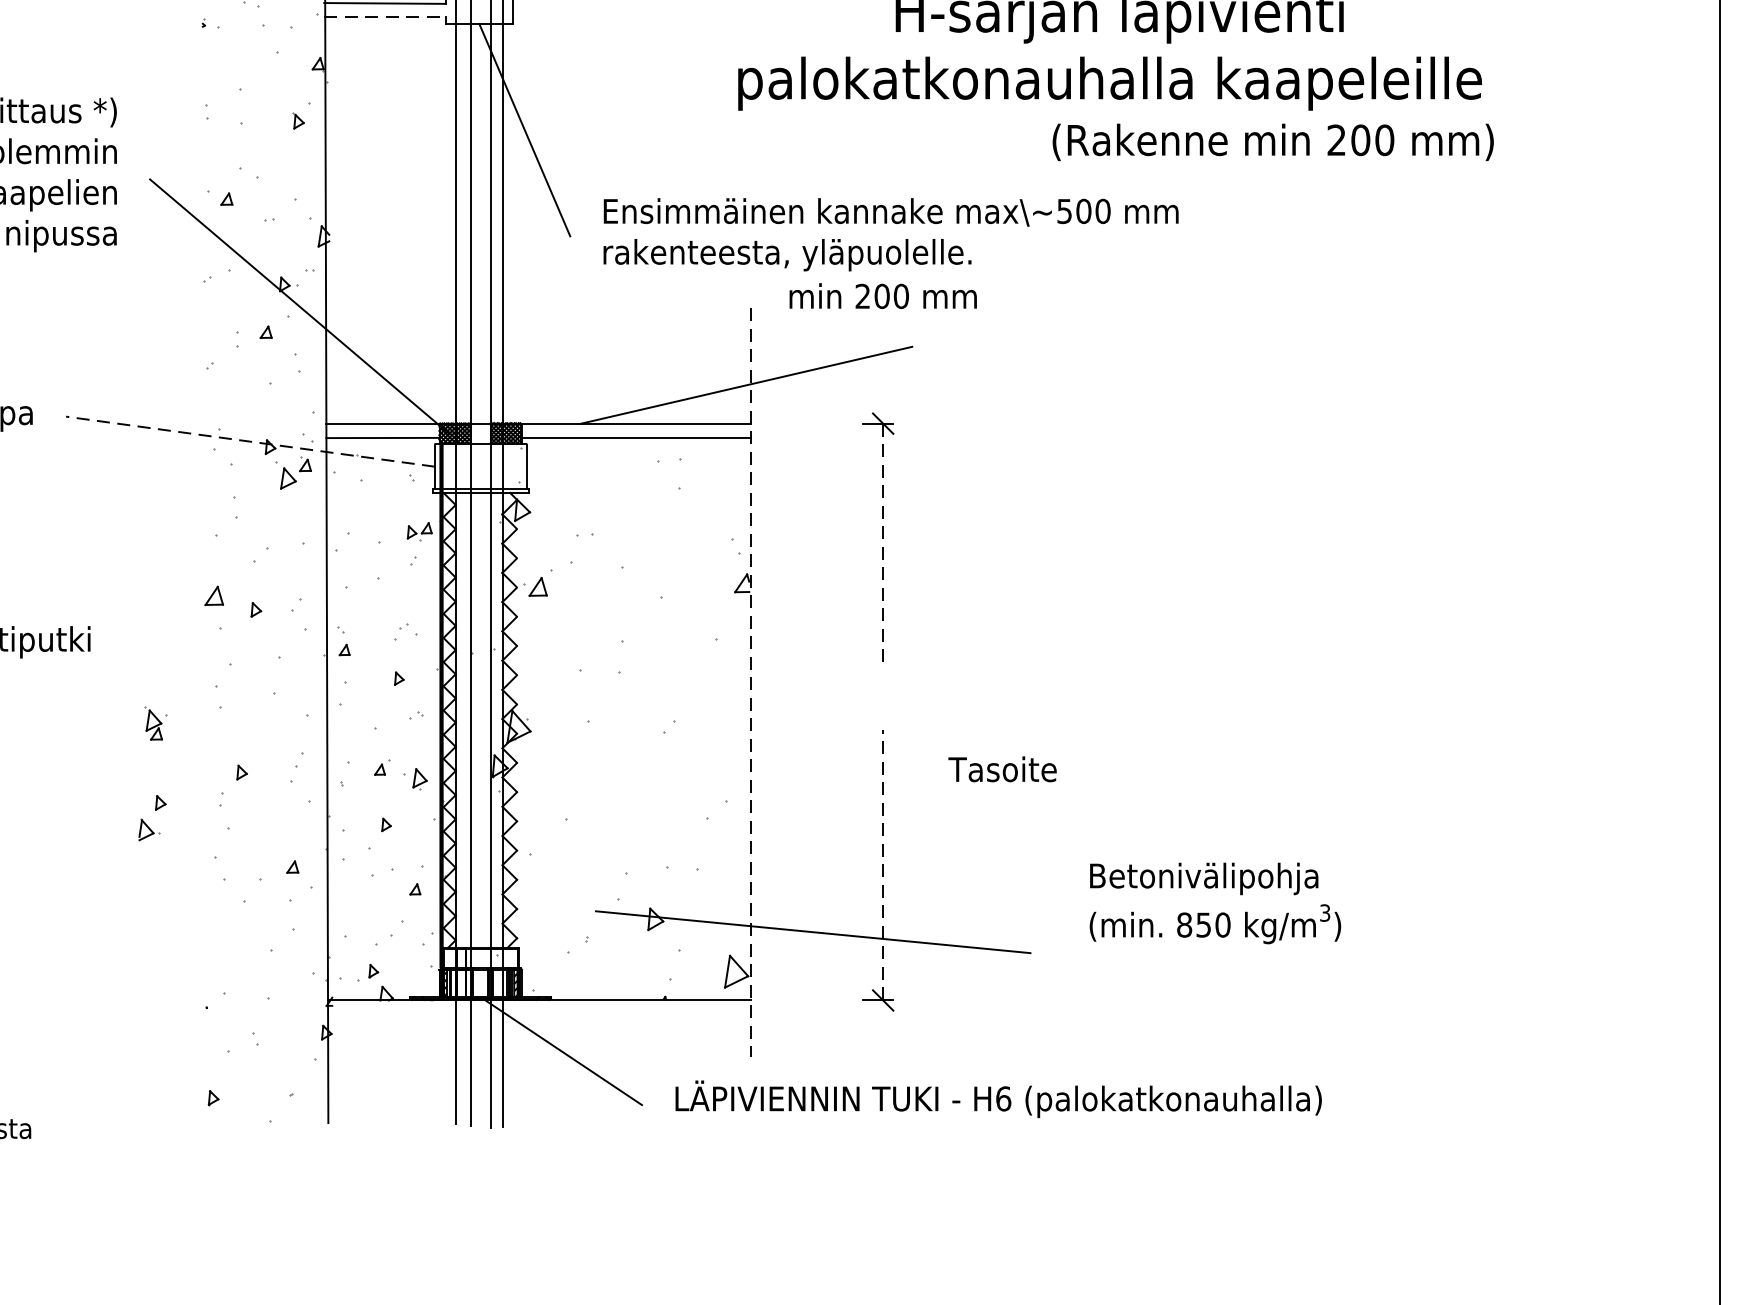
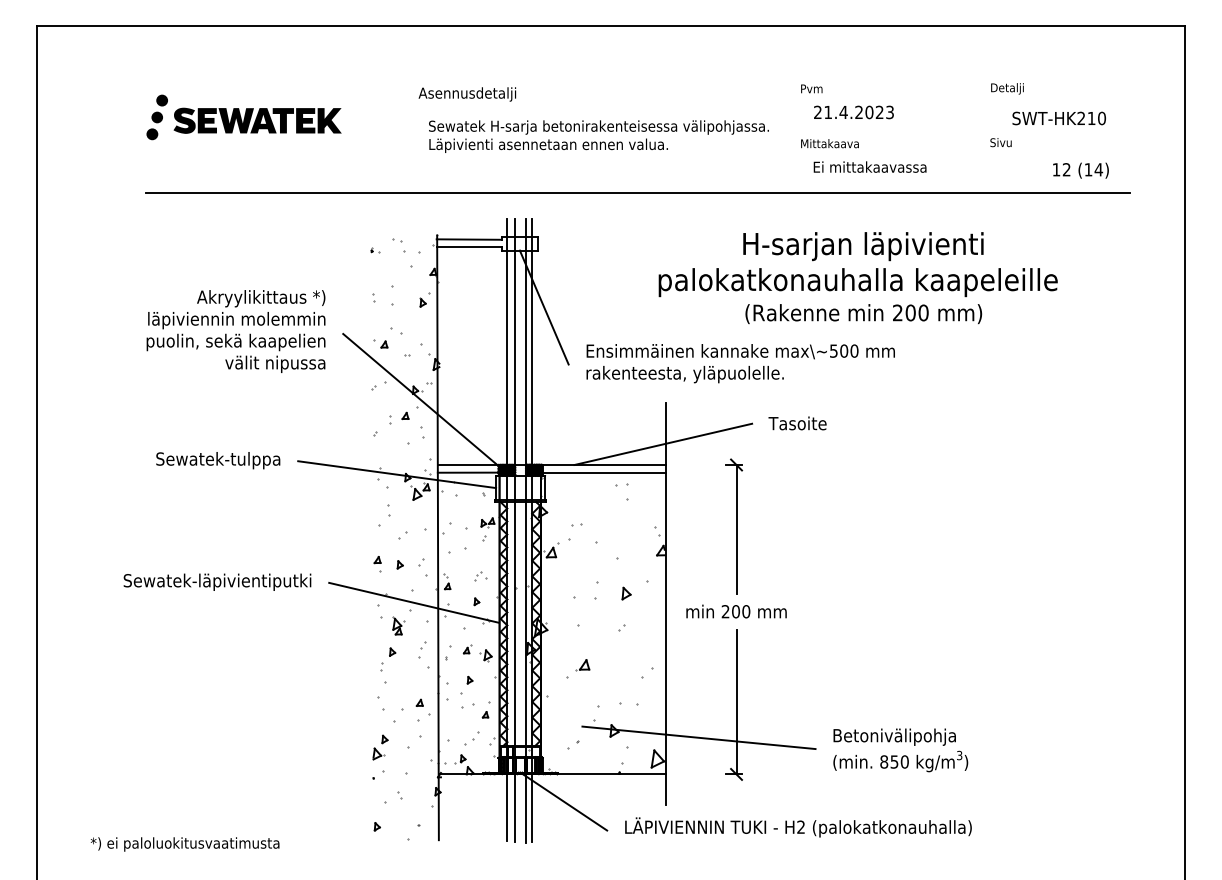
line: (385, 16) -> (469, 246), dashed -> solid
text: (1272, 143) -> (863, 314), moved
text: (883, 295) -> (736, 611), moved
line: (251, 441) -> (397, 474), dashed -> solid
line: (883, 543) -> (736, 529), dashed -> solid
part: (213, 609) -> (377, 564), size x0.62
part: (678, 663) -> (626, 593), added
line: (281, 679) -> (413, 602), added
line: (750, 681) -> (665, 603), dashed -> solid
fill: (517, 706) -> (540, 616), added
part: (156, 722) -> (398, 625), moved
text: (1002, 769) -> (797, 423), moved
part: (596, 797) -> (582, 665), added
part: (152, 817) -> (380, 747), moved
line: (883, 864) -> (736, 701), dashed -> solid
text: (1214, 903) -> (900, 750), moved
text: (1004, 1097) -> (801, 826), H6 -> H2

